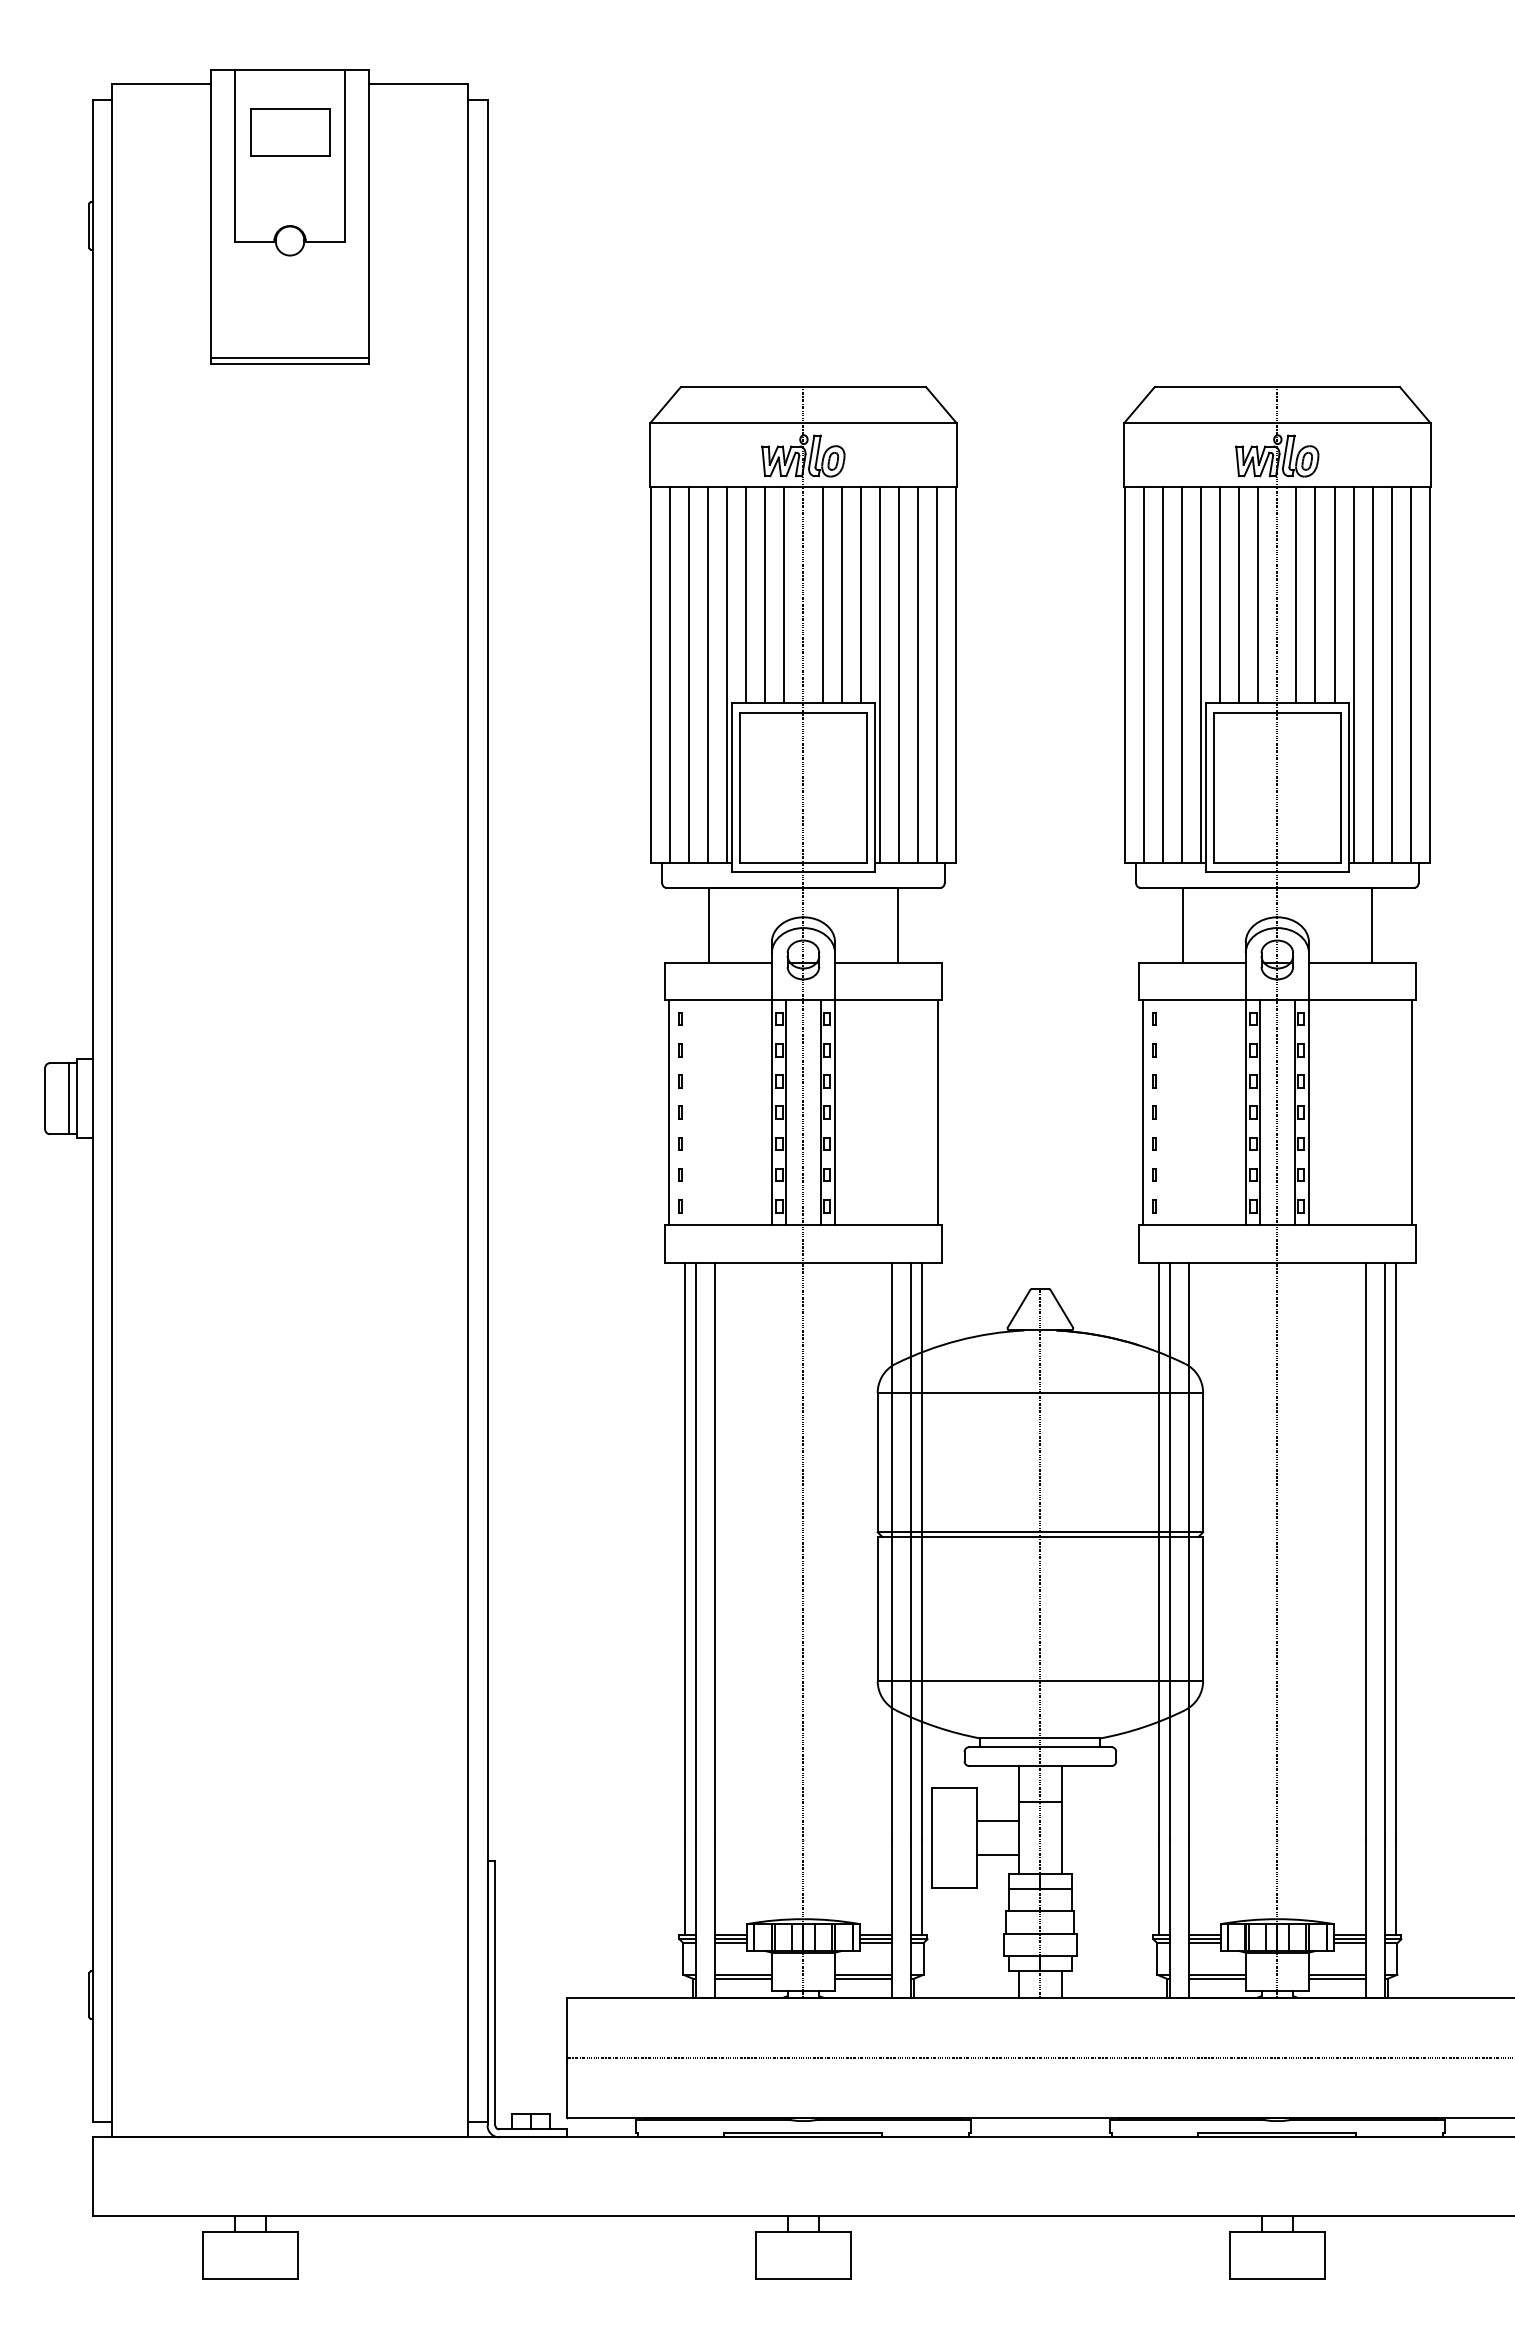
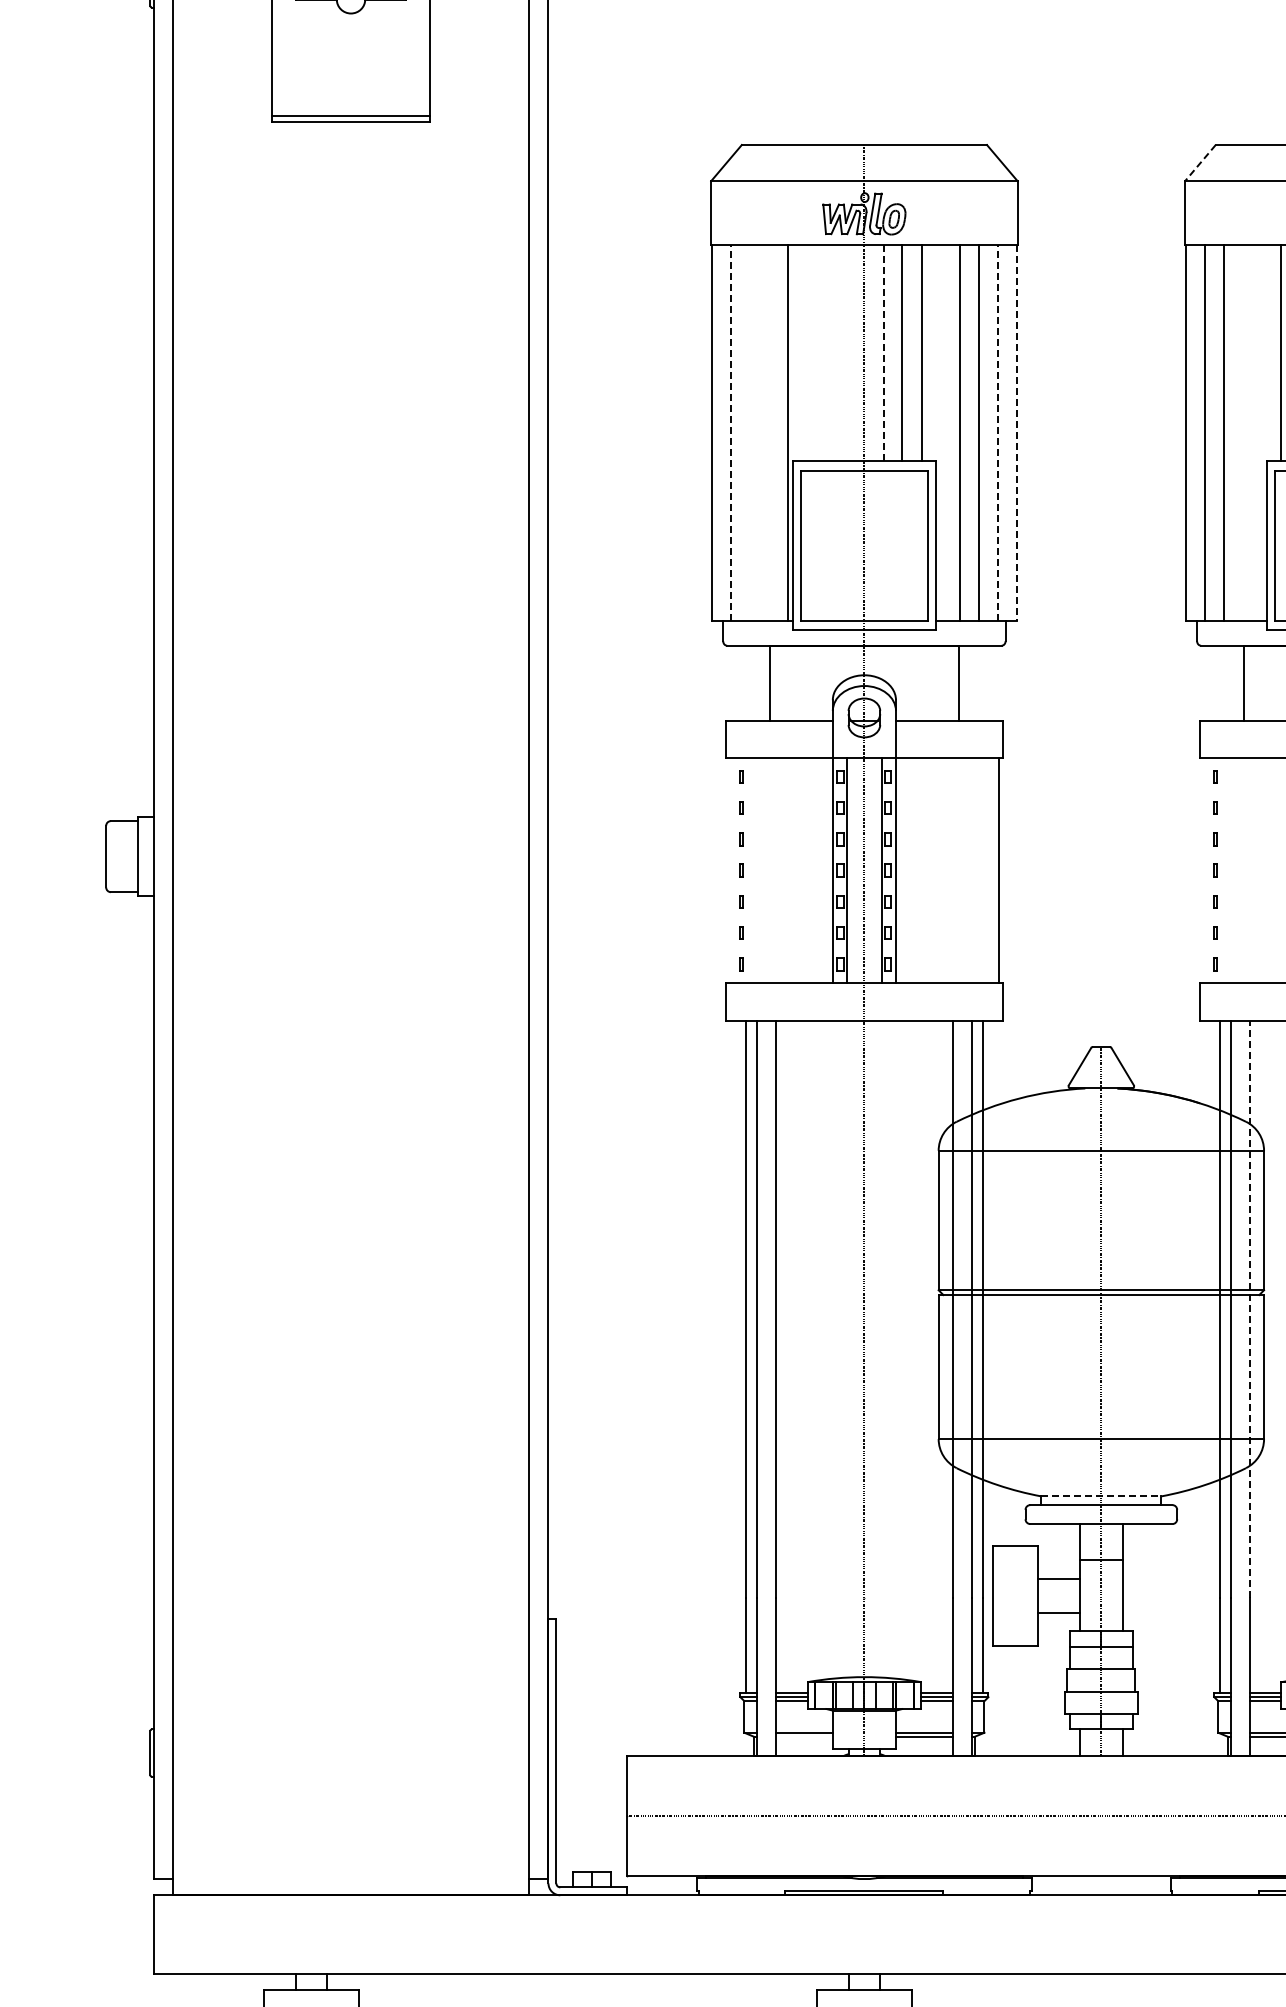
line: (1139, 405) -> (1200, 163), solid -> dashed
line: (746, 595) -> (807, 353), removed
line: (765, 595) -> (826, 353), removed
line: (784, 595) -> (845, 353), removed
line: (822, 595) -> (883, 353), solid -> dashed
line: (689, 674) -> (750, 432), removed
line: (708, 674) -> (769, 432), removed
line: (879, 674) -> (940, 432), removed
line: (1182, 674) -> (1243, 432), removed
line: (1201, 674) -> (1262, 432), removed
line: (670, 675) -> (731, 433), solid -> dashed
line: (936, 675) -> (997, 433), solid -> dashed
line: (955, 675) -> (1016, 433), solid -> dashed
line: (68, 1098) -> (129, 856), removed
line: (669, 1112) -> (730, 870), removed
line: (1143, 1112) -> (1204, 870), removed
line: (1189, 1551) -> (1250, 1309), solid -> dashed
line: (1040, 1738) -> (1101, 1496), solid -> dashed
line: (743, 1978) -> (804, 1736), removed

